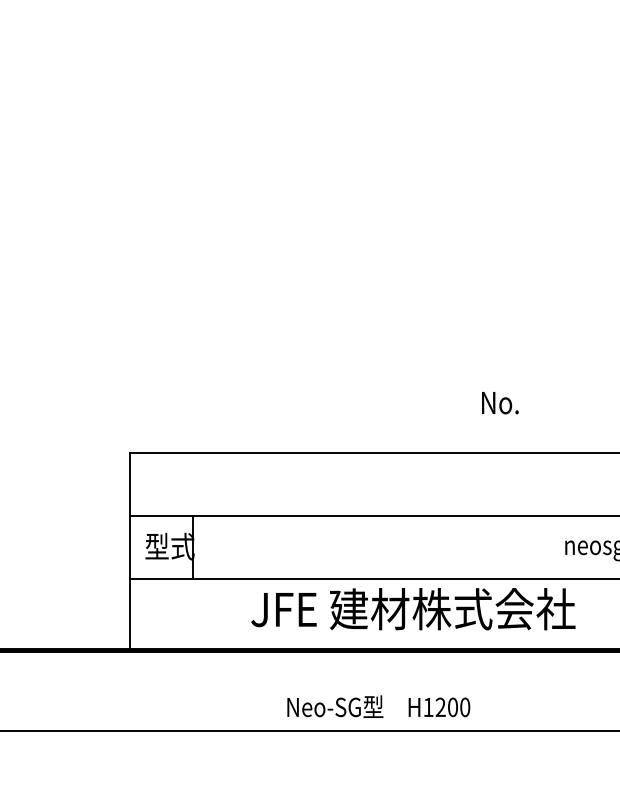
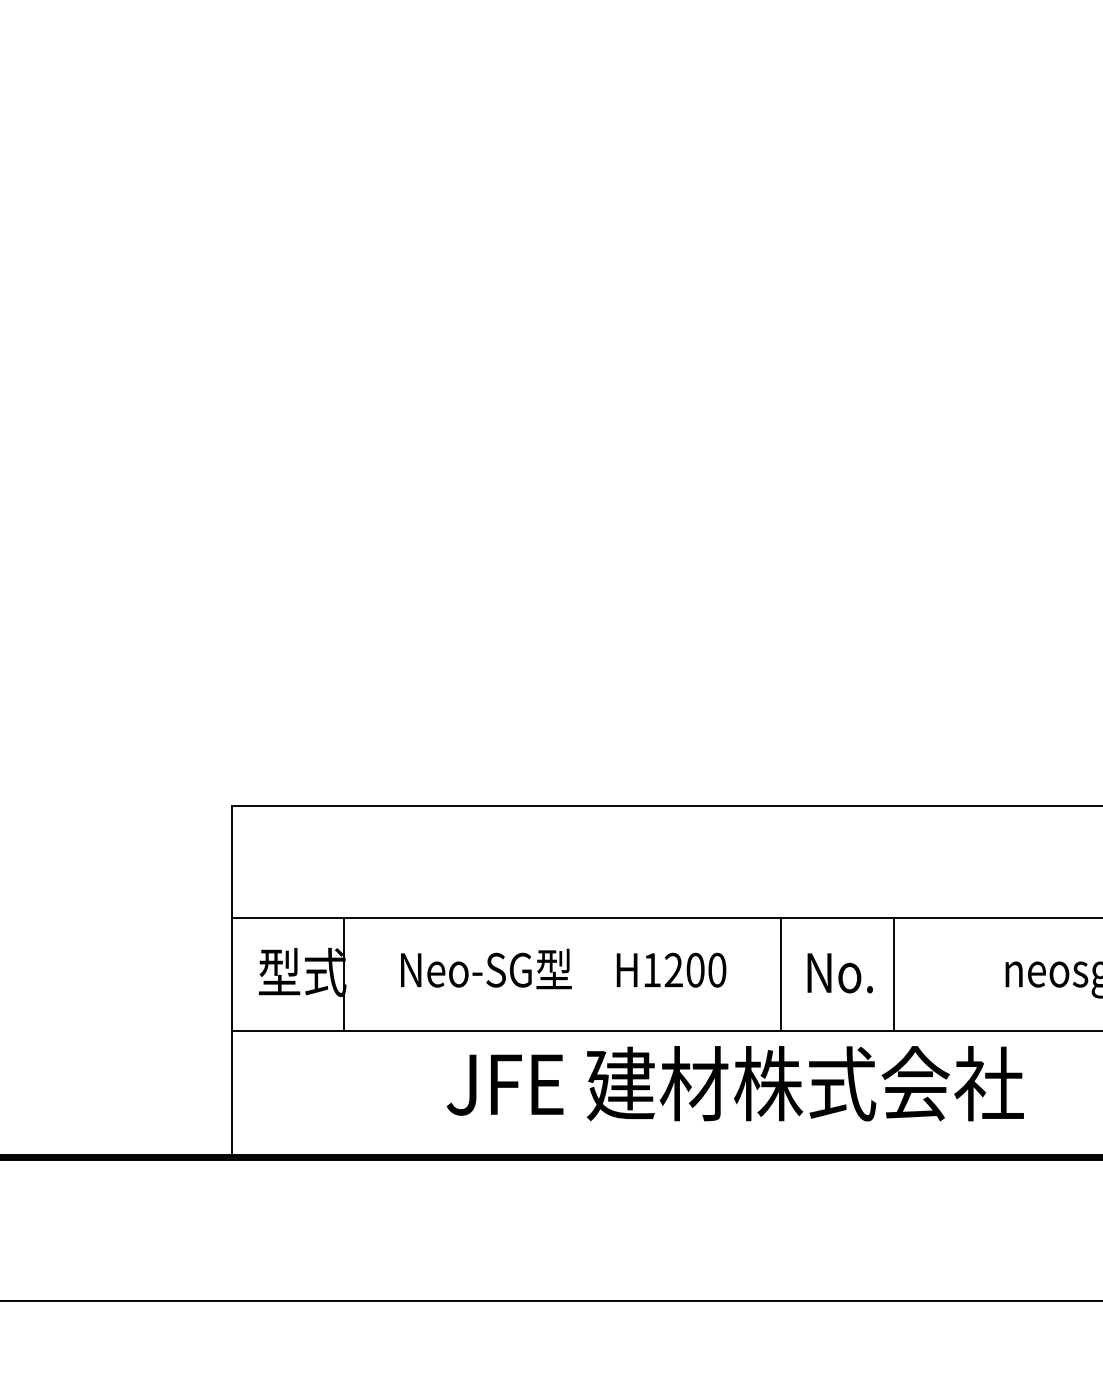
text: (500, 403) -> (840, 973), moved
line: (439, 547) -> (781, 973), added
line: (502, 547) -> (893, 973), added
text: (378, 706) -> (563, 968), moved

